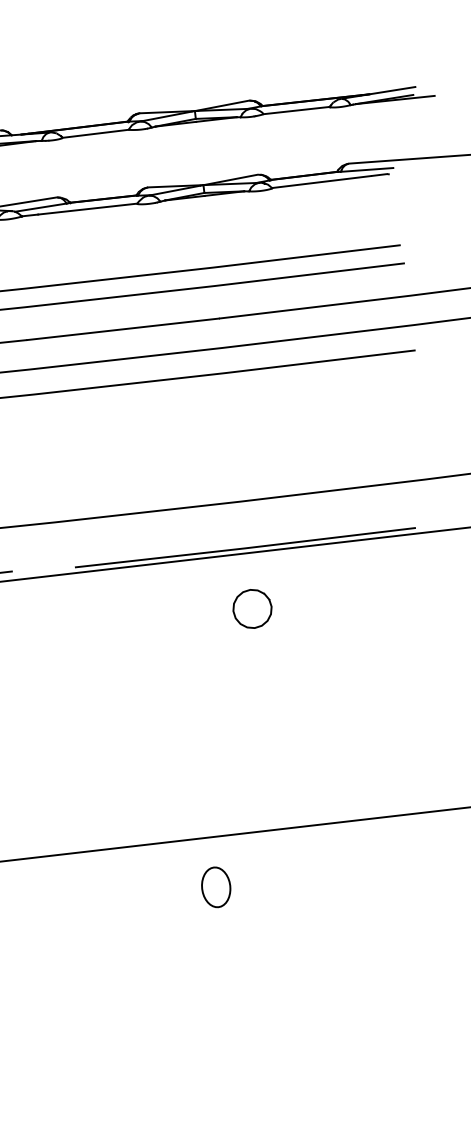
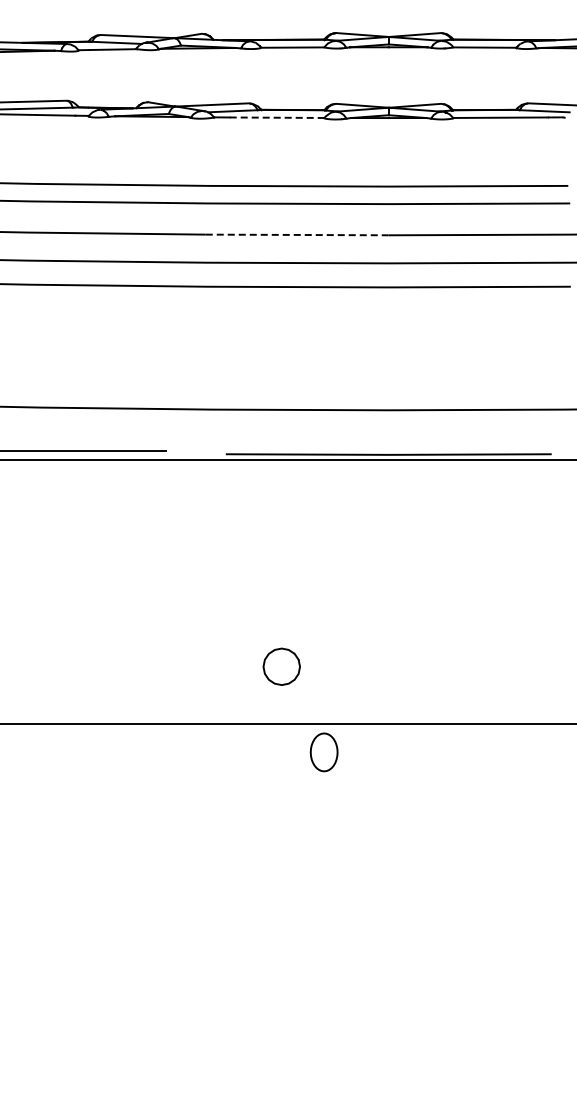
line: (88, 208) -> (277, 117), solid -> dashed
line: (123, 328) -> (297, 234), solid -> dashed
part: (252, 608) -> (281, 666), moved
part: (215, 887) -> (323, 752), moved

